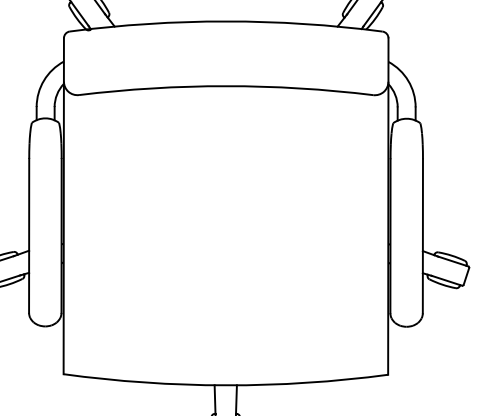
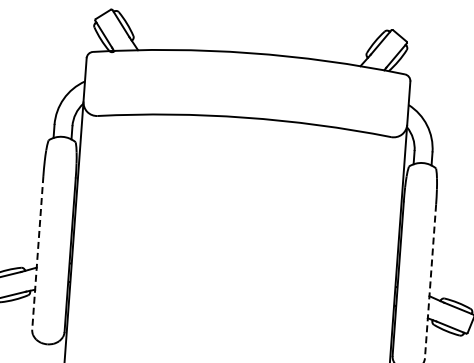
line: (29, 236) -> (38, 253), solid -> dashed
line: (422, 236) -> (430, 281), solid -> dashed

